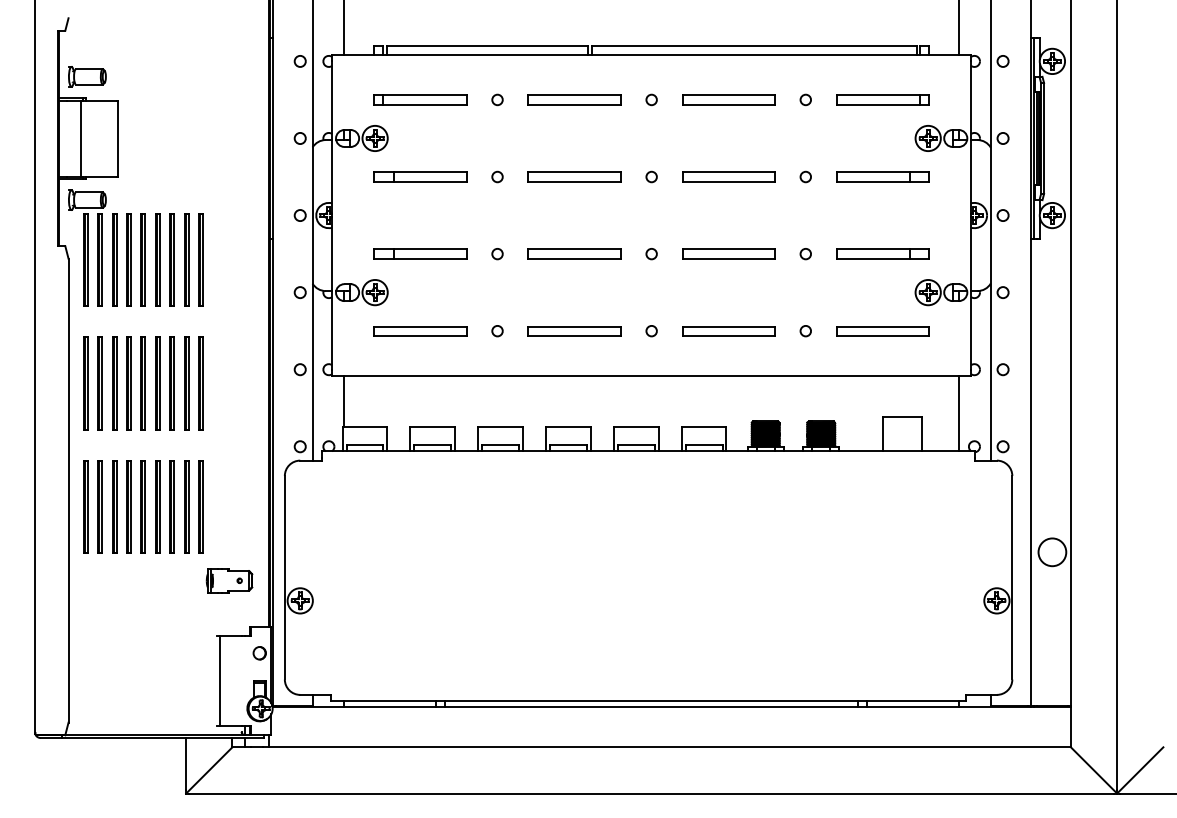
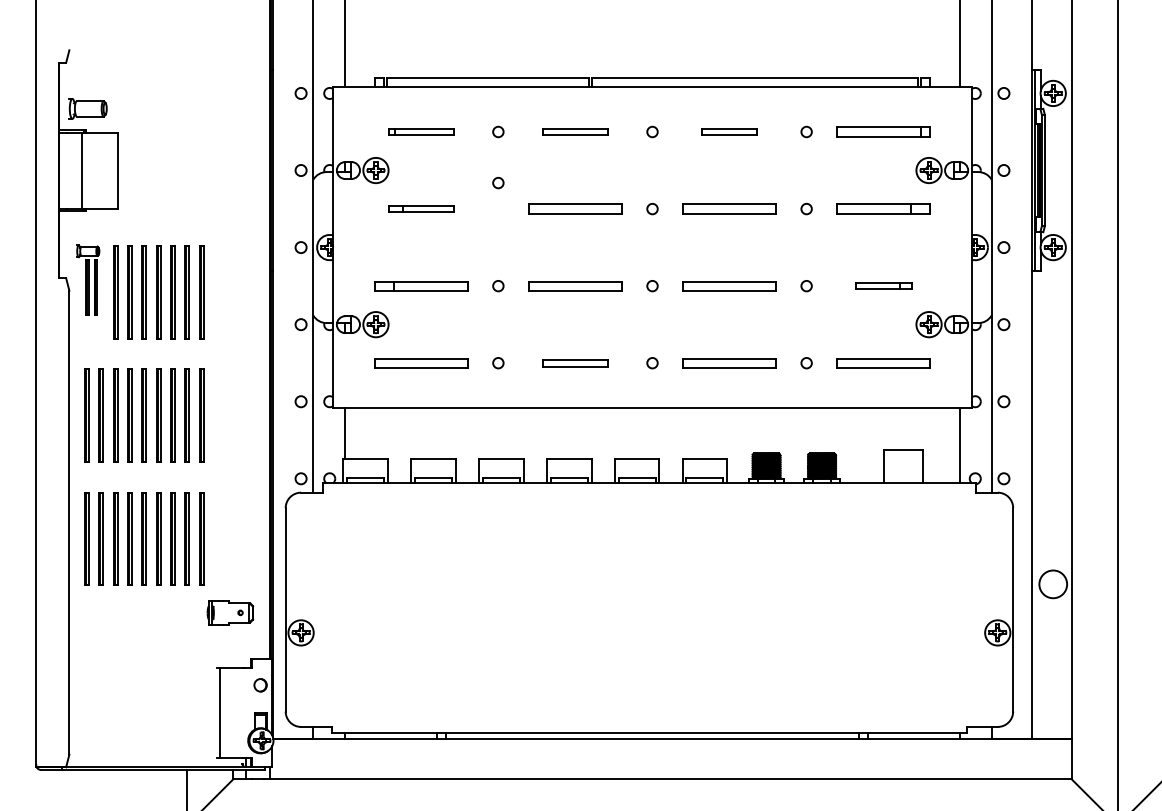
part: (420, 99) -> (421, 131), size x0.7
part: (574, 99) -> (575, 131), size x0.7
part: (728, 99) -> (729, 131), size x0.6
part: (420, 176) -> (421, 208), size x0.7
circle: (497, 176) -> (498, 182), moved
part: (87, 247) -> (88, 279), size x0.6
part: (882, 253) -> (883, 285), size x0.6
part: (574, 331) -> (575, 363), size x0.7

